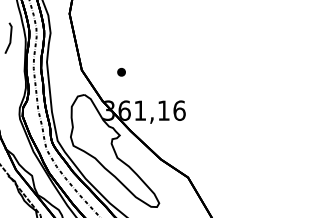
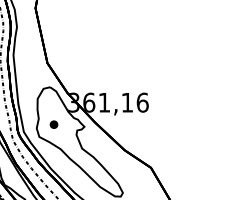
part: (121, 72) -> (53, 124), moved

